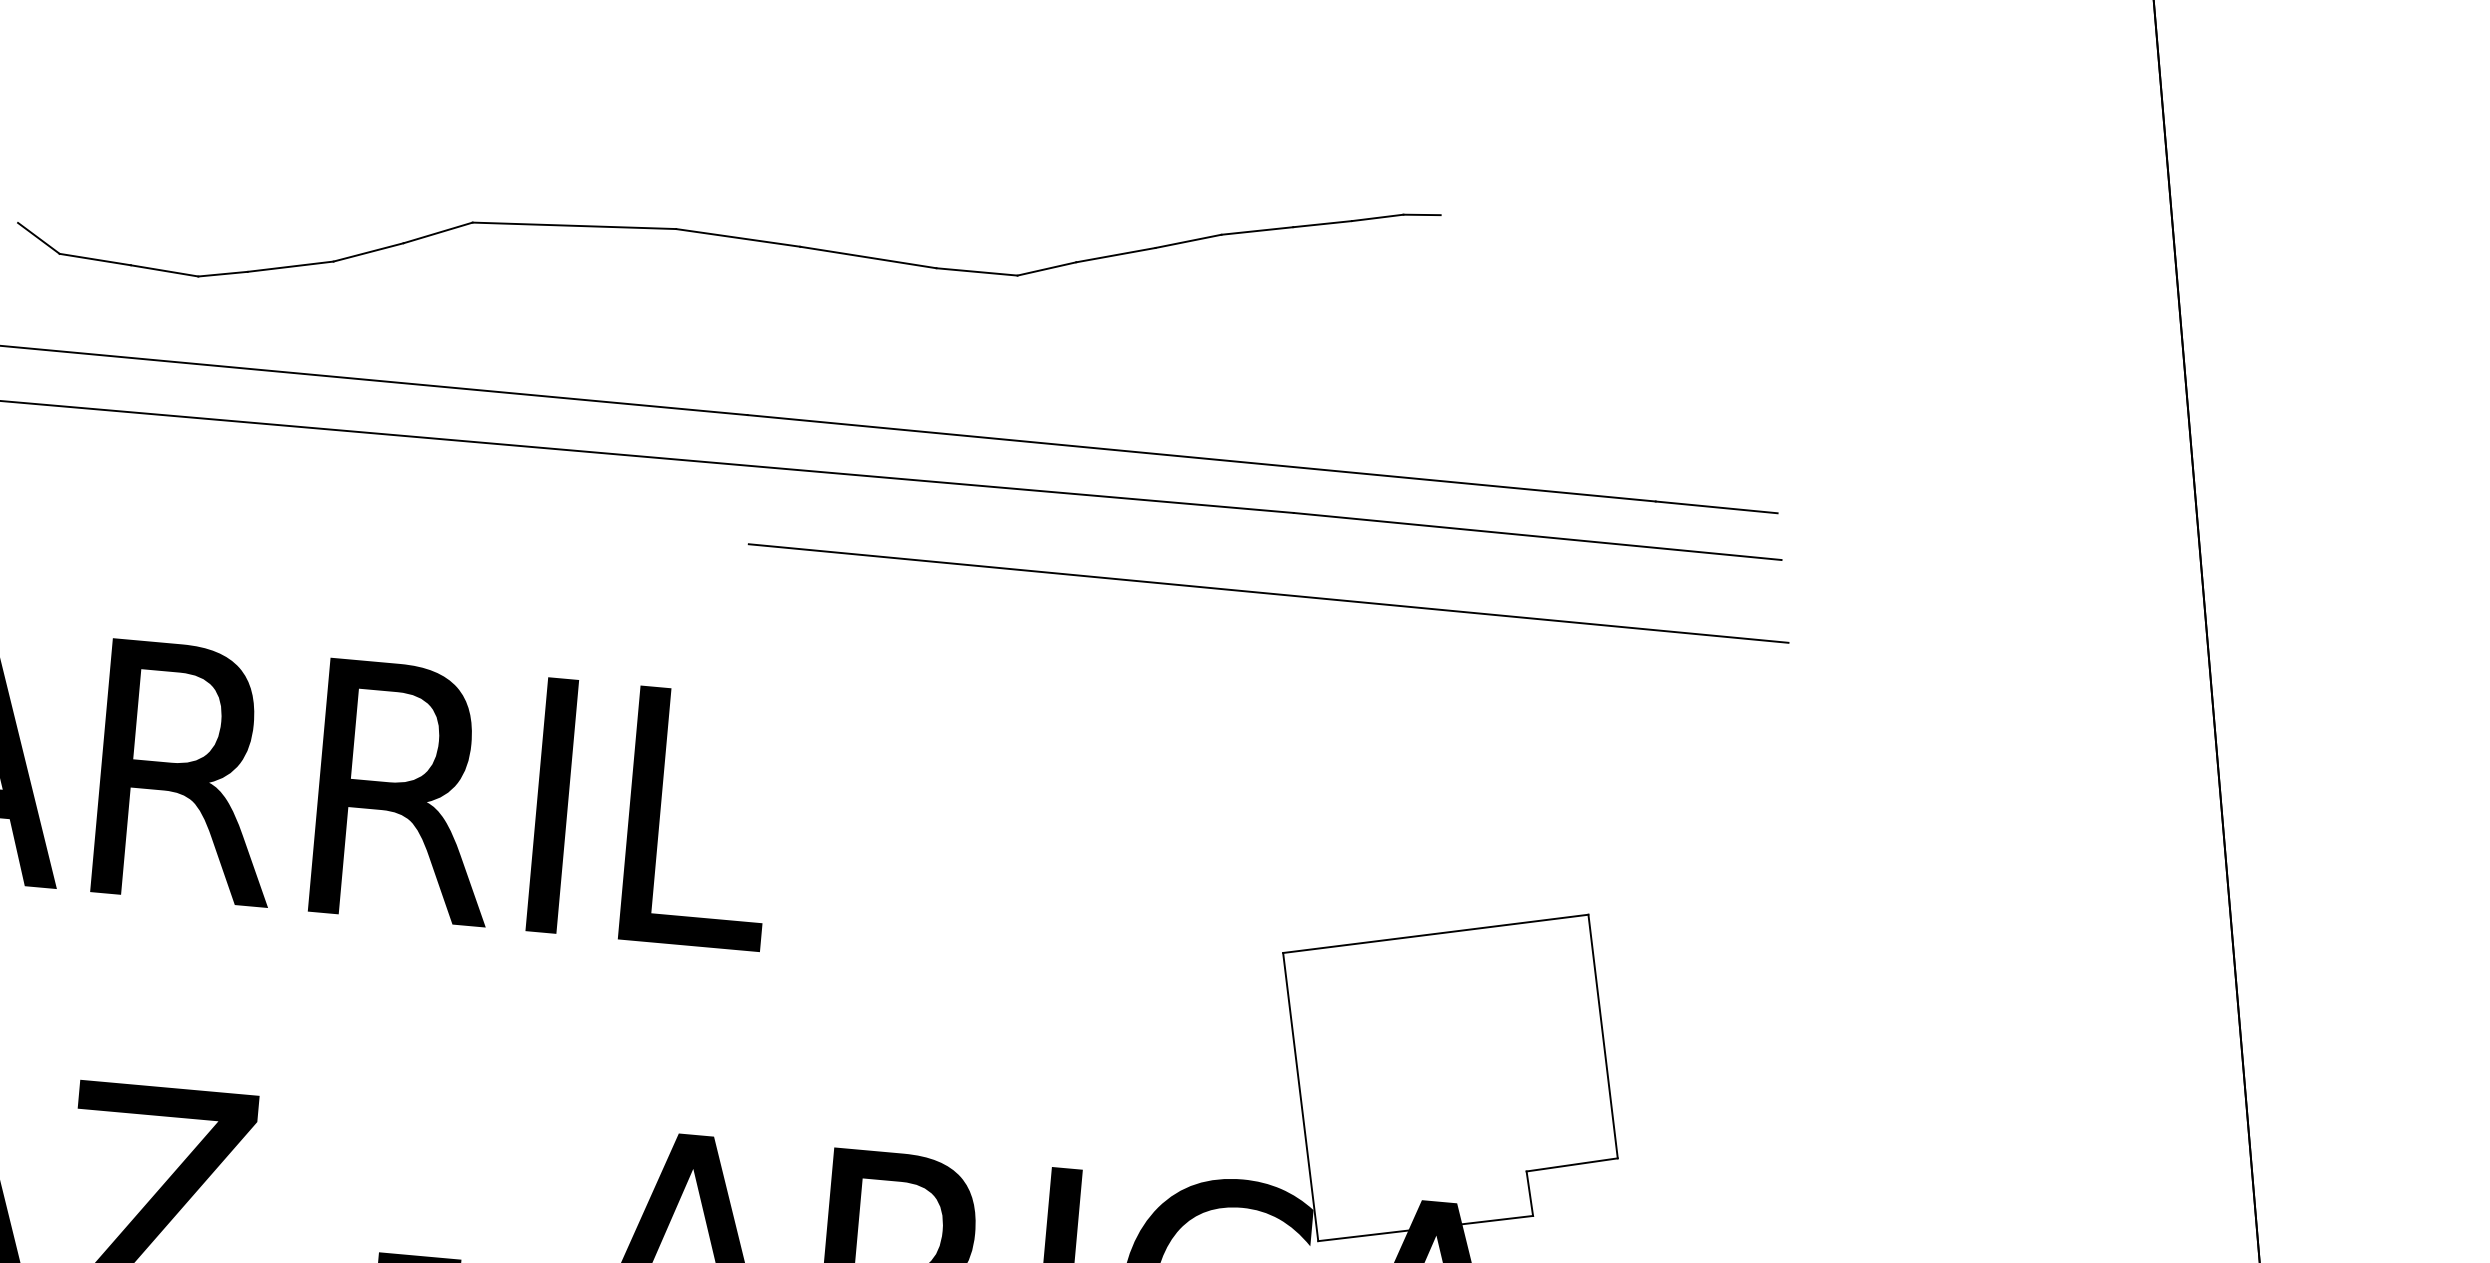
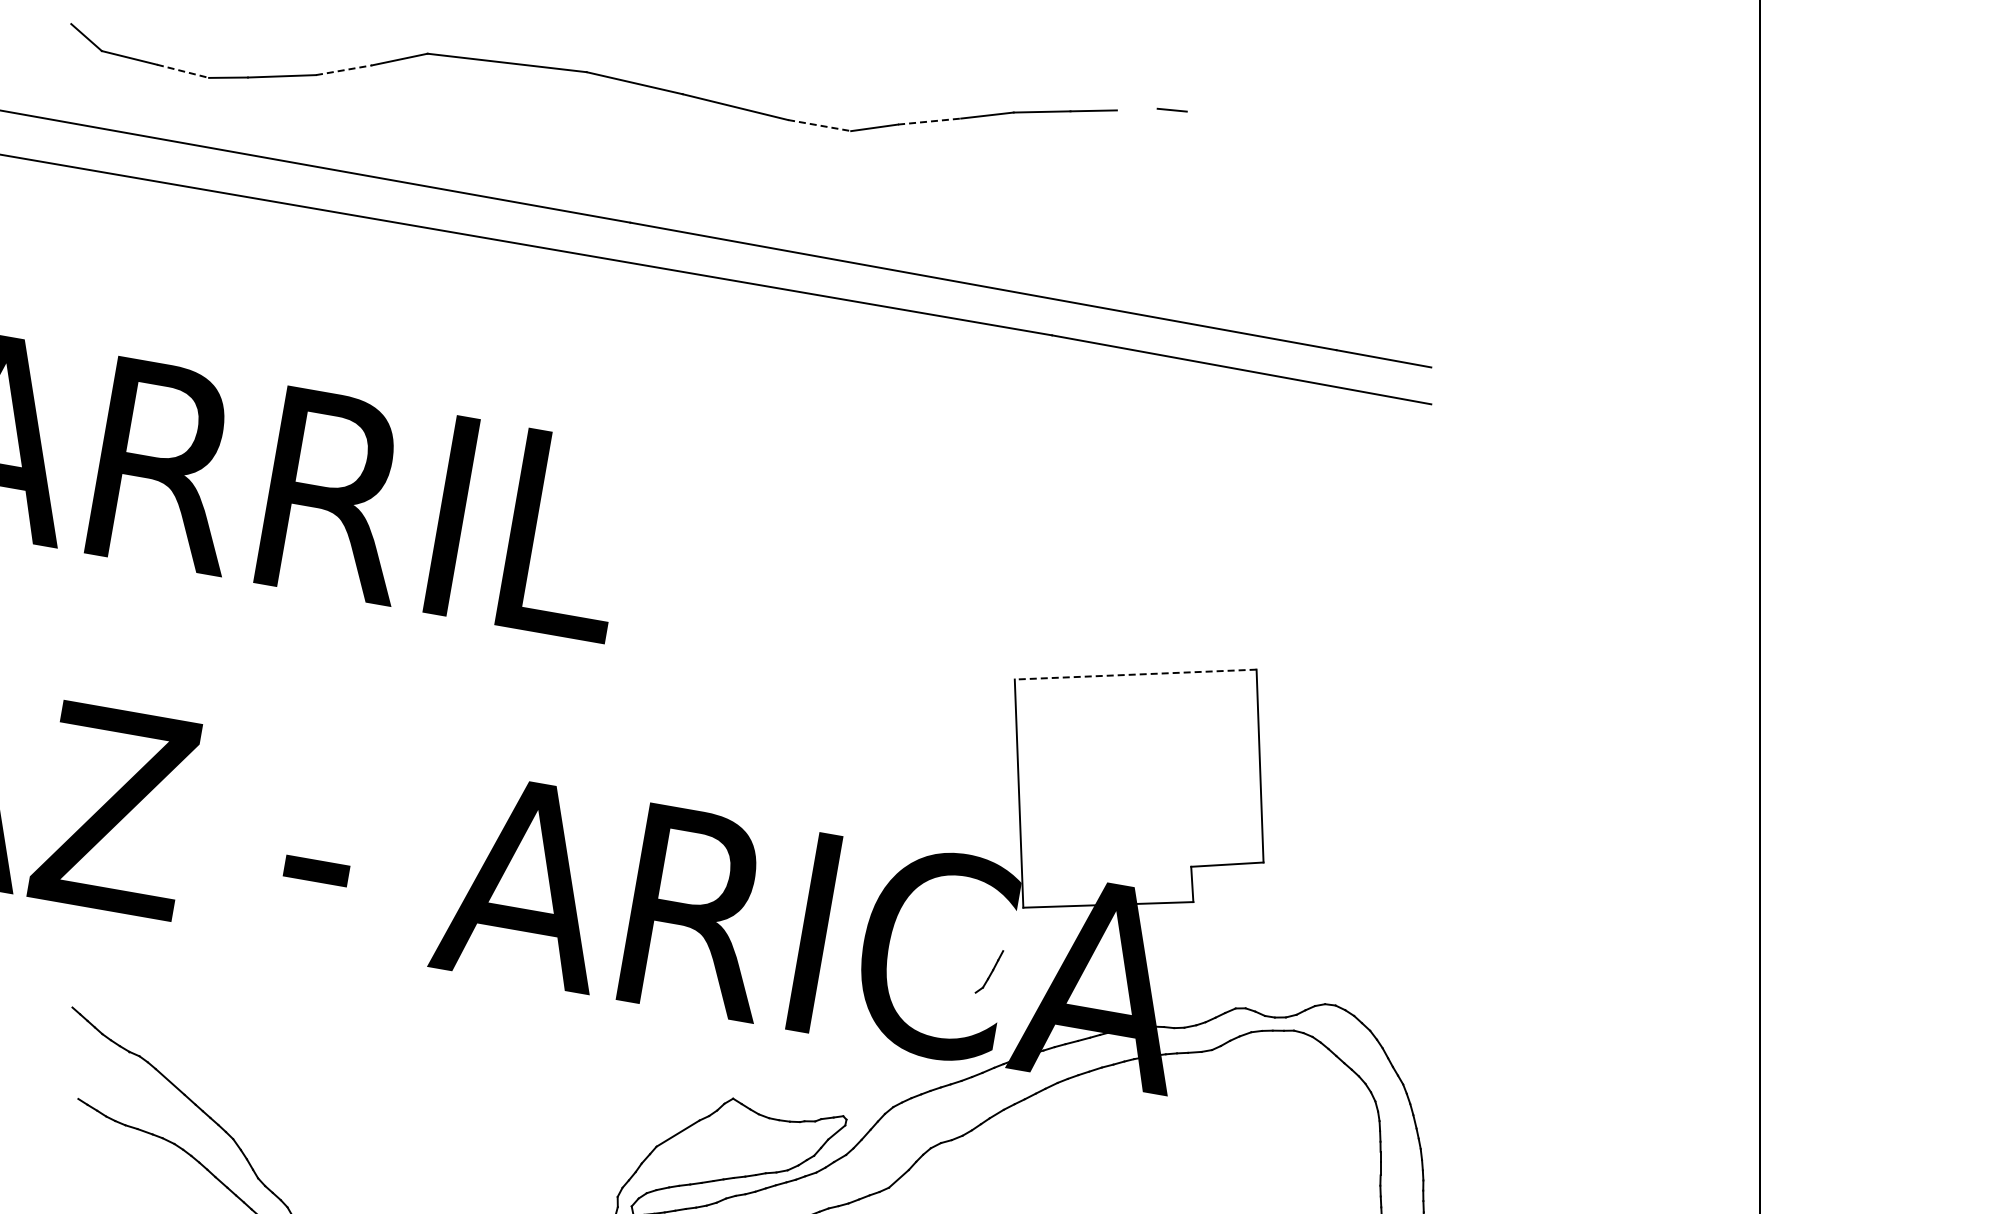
line: (1376, 217) -> (1136, 109), removed
line: (369, 252) -> (344, 70), solid -> dashed
line: (1115, 255) -> (929, 121), solid -> dashed
line: (165, 271) -> (183, 71), solid -> dashed
line: (978, 271) -> (820, 125), solid -> dashed
line: (1269, 593) -> (1027, 396), removed
line: (1435, 933) -> (1135, 674), solid -> dashed

